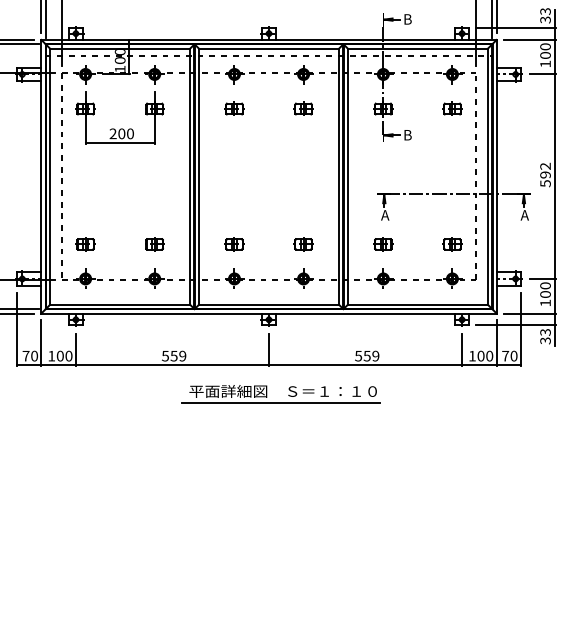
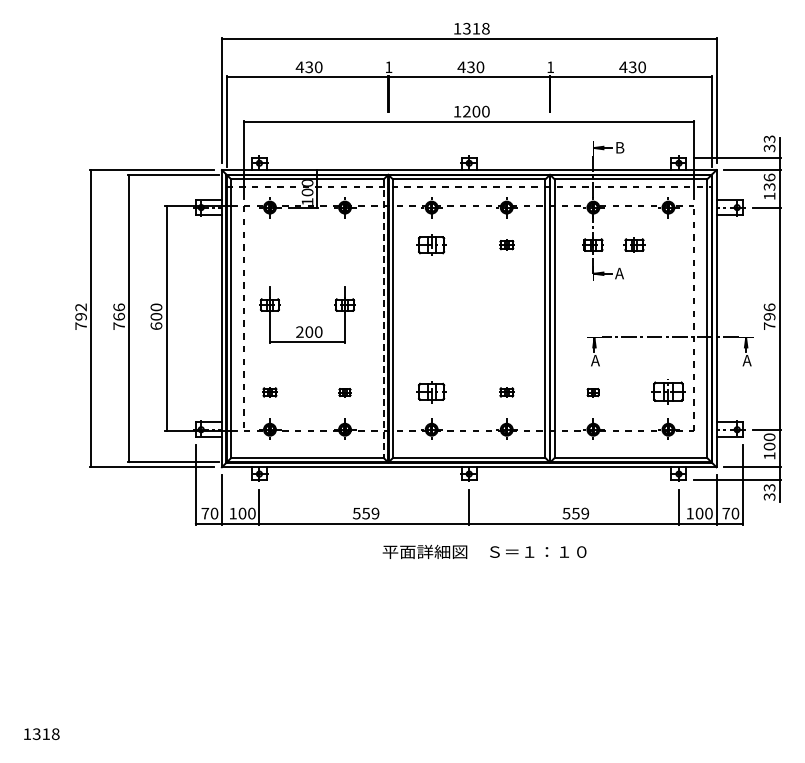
text: (545, 50) -> (769, 181), 100 -> 136
part: (234, 108) -> (431, 244), size x1.4
part: (303, 108) -> (506, 244), size x0.7
part: (452, 108) -> (634, 244), moved
part: (120, 128) -> (307, 326), moved
text: (407, 135) -> (619, 273), B -> A
text: (545, 174) -> (769, 316), 592 -> 796
line: (190, 177) -> (383, 319), solid -> dashed
part: (85, 244) -> (269, 392), size x0.7
part: (154, 244) -> (344, 392), size x0.6
part: (234, 244) -> (431, 392), size x1.4
part: (303, 244) -> (506, 392), size x0.7
part: (382, 244) -> (592, 392), size x0.6
part: (452, 244) -> (668, 392), size x1.6
line: (281, 403) -> (482, 564), removed

